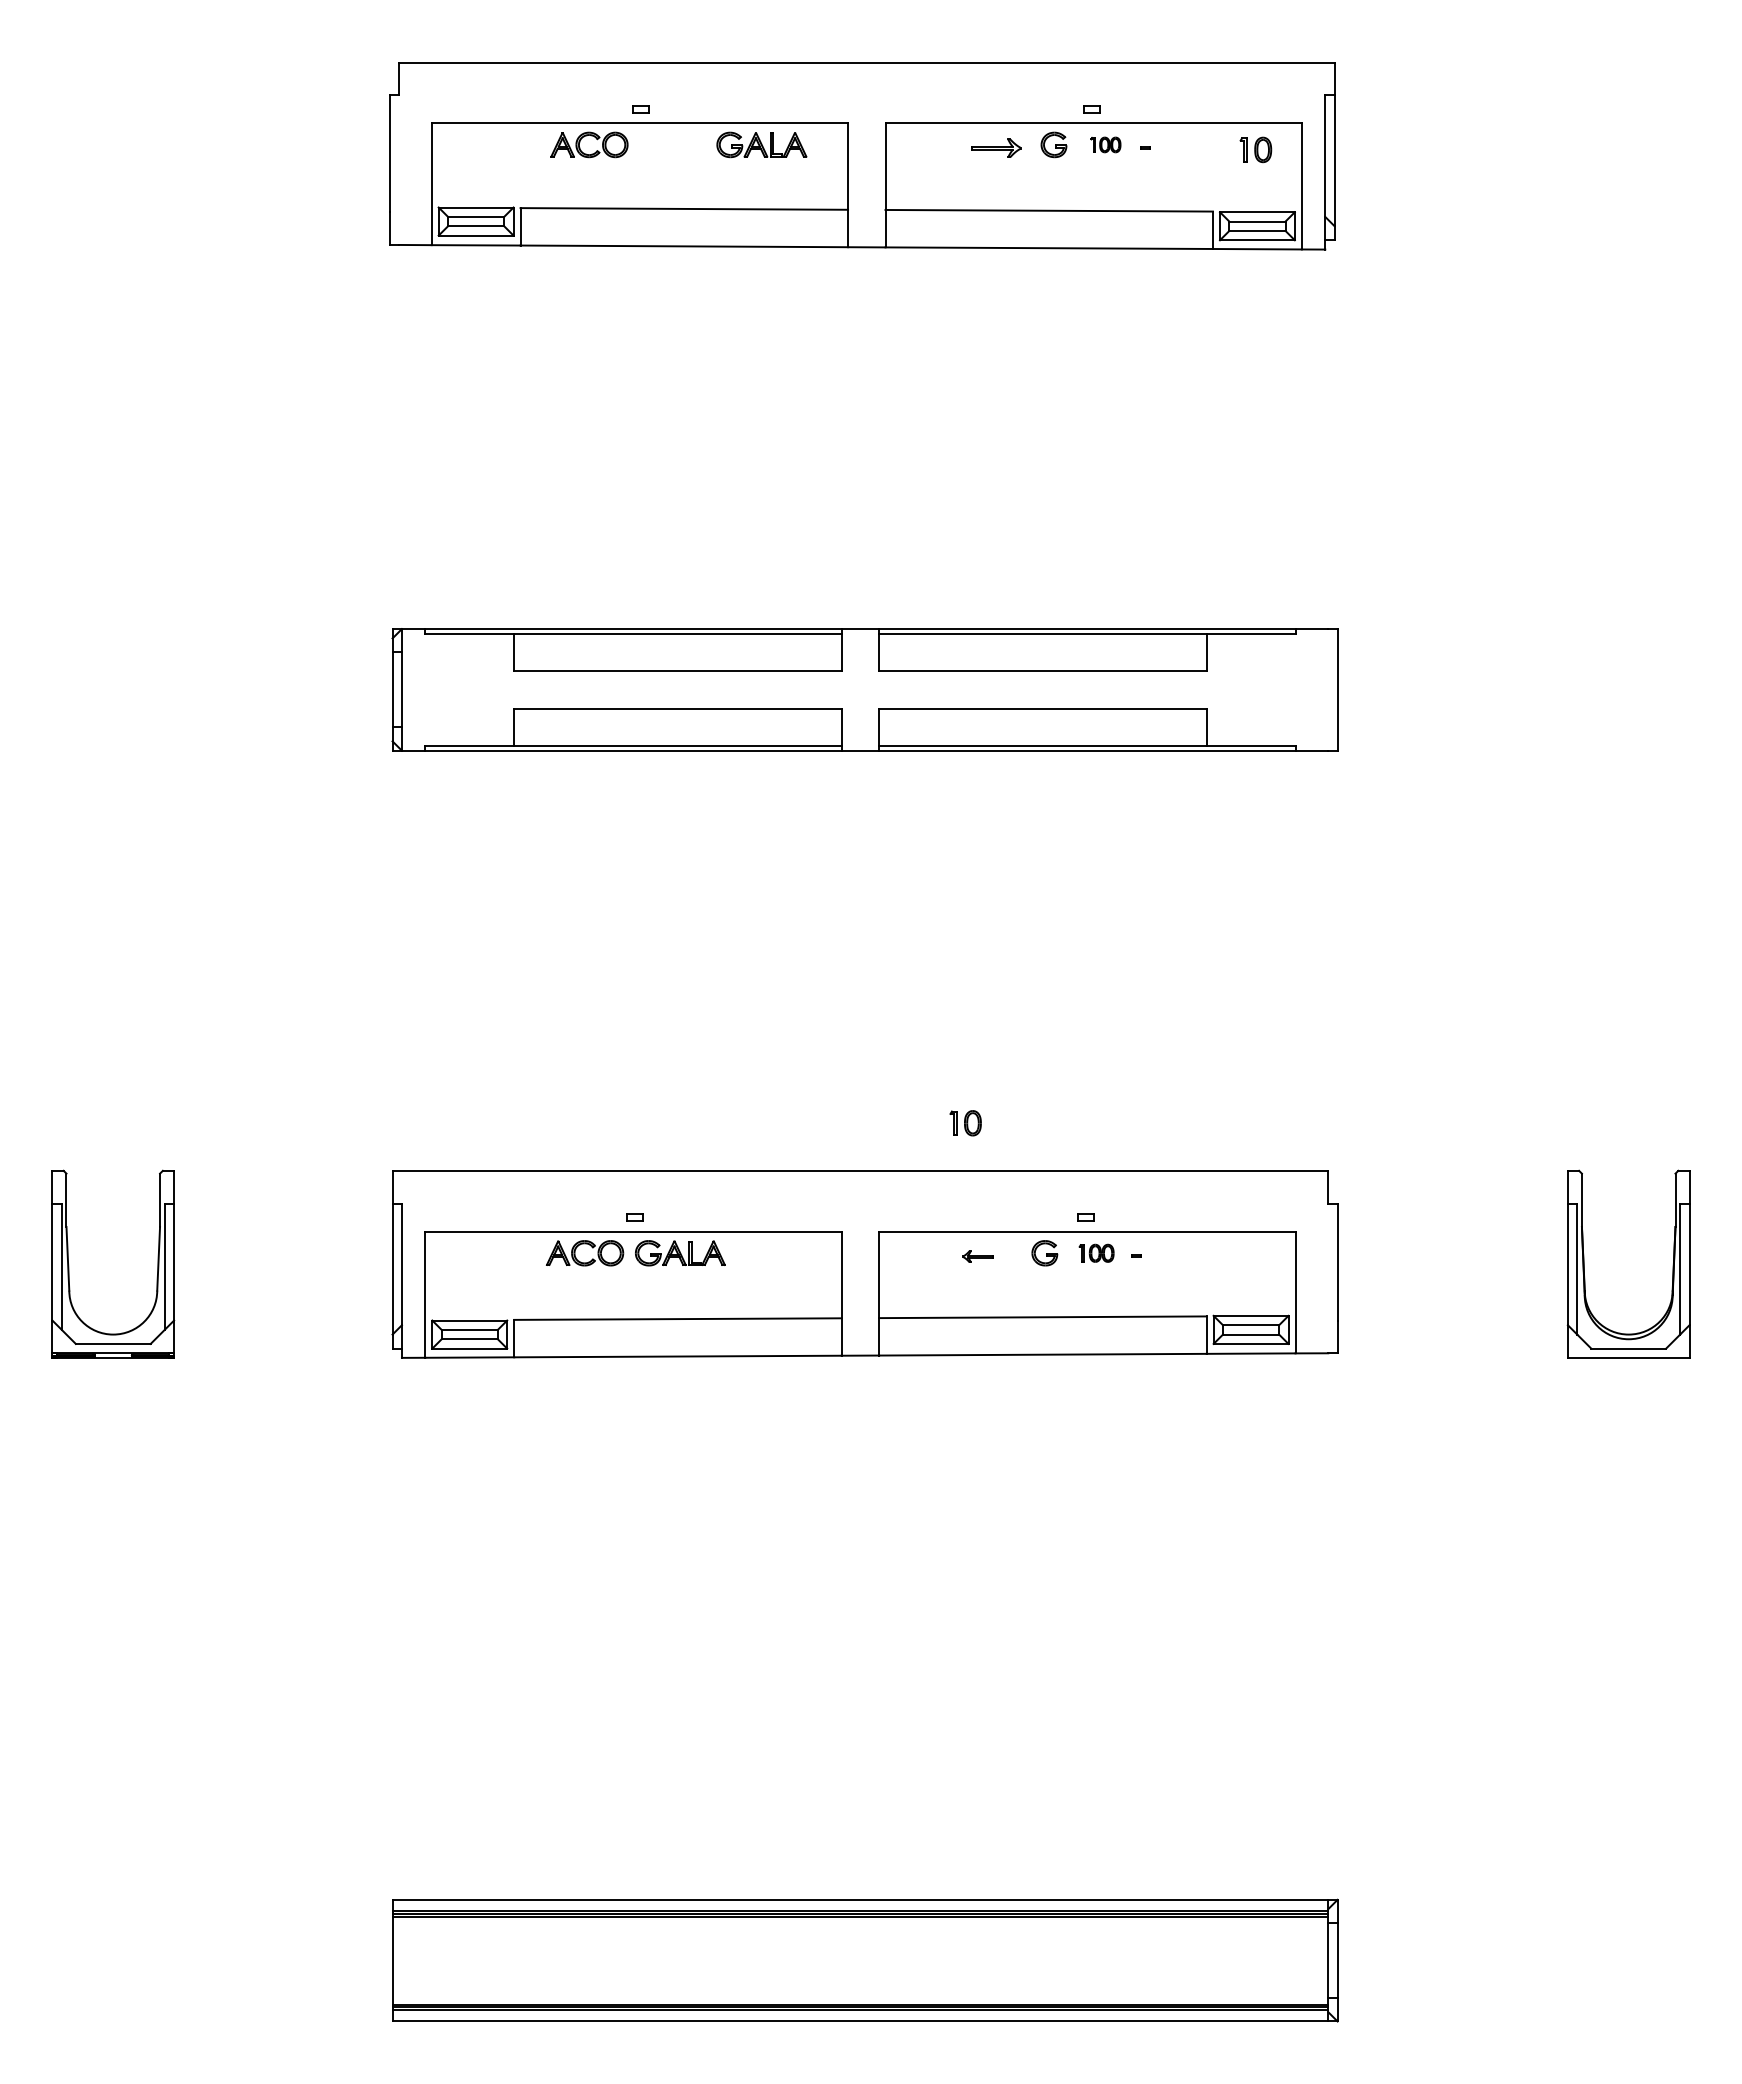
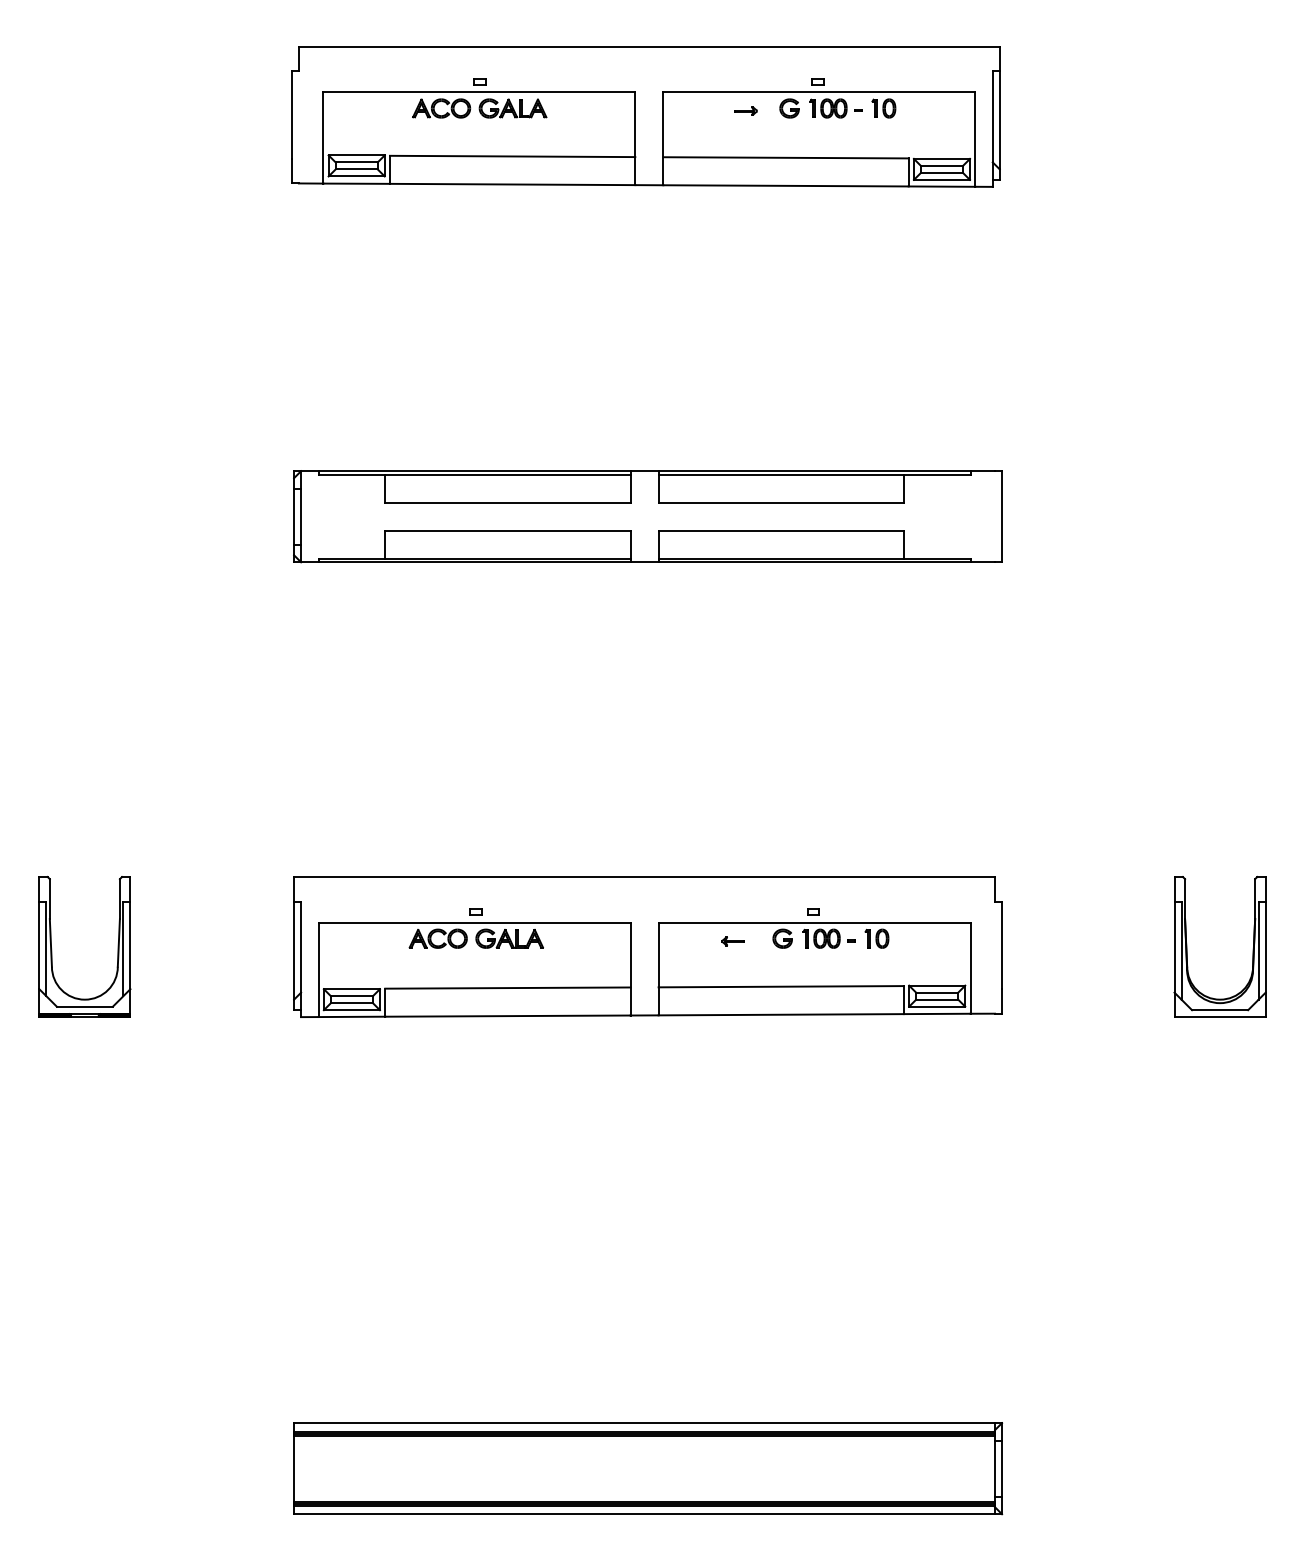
part: (761, 144) -> (512, 108), moved
part: (1105, 144) -> (828, 108), size x1.67
part: (995, 148) -> (745, 111), size x0.62
part: (1255, 149) -> (883, 108), moved
part: (965, 1123) -> (876, 938), moved
part: (1096, 1253) -> (821, 938), size x1.43

